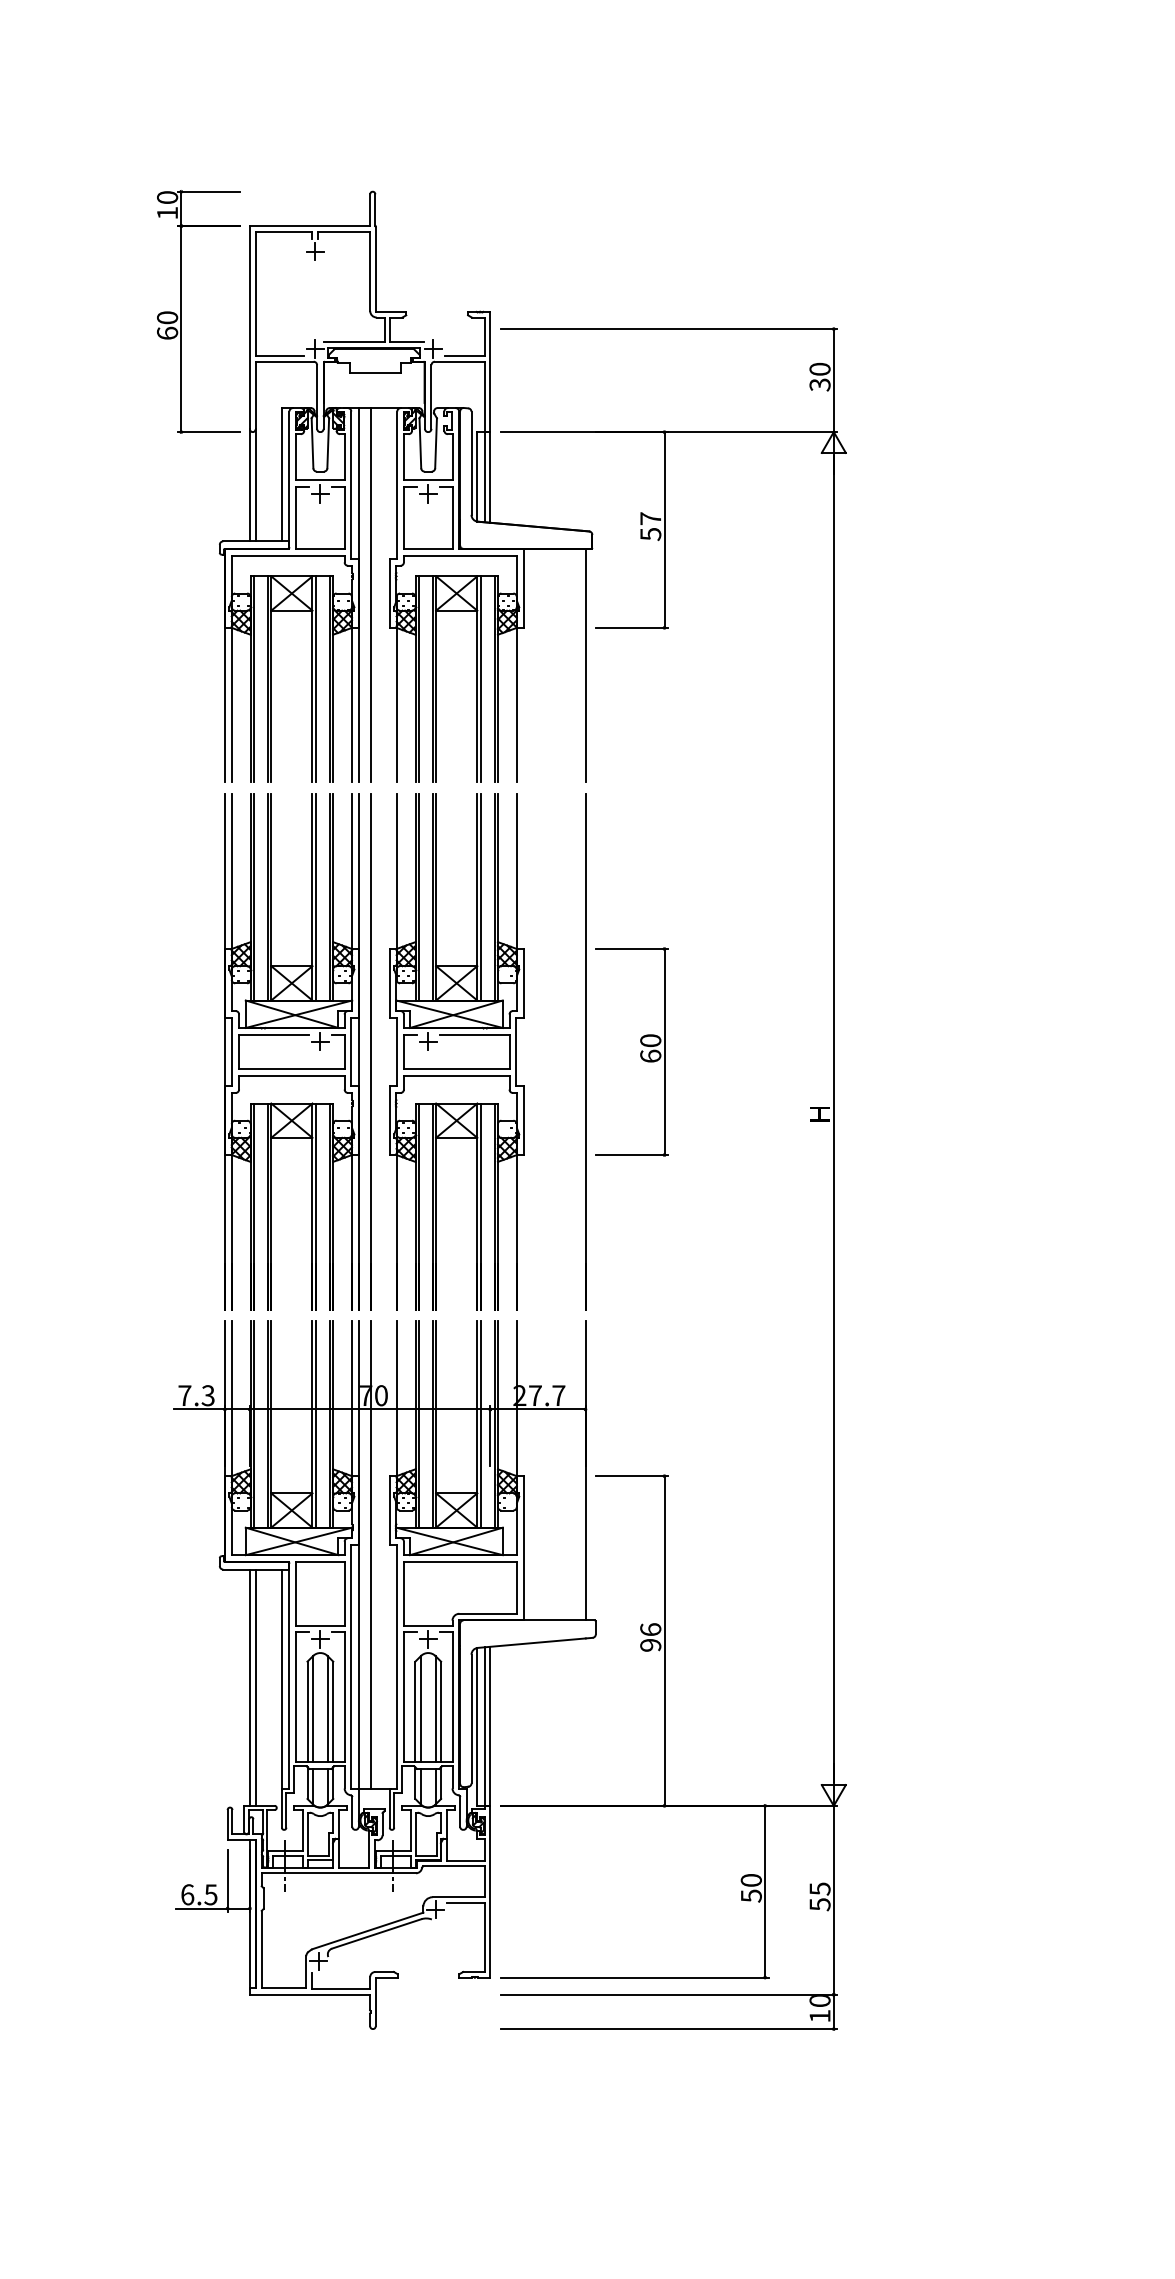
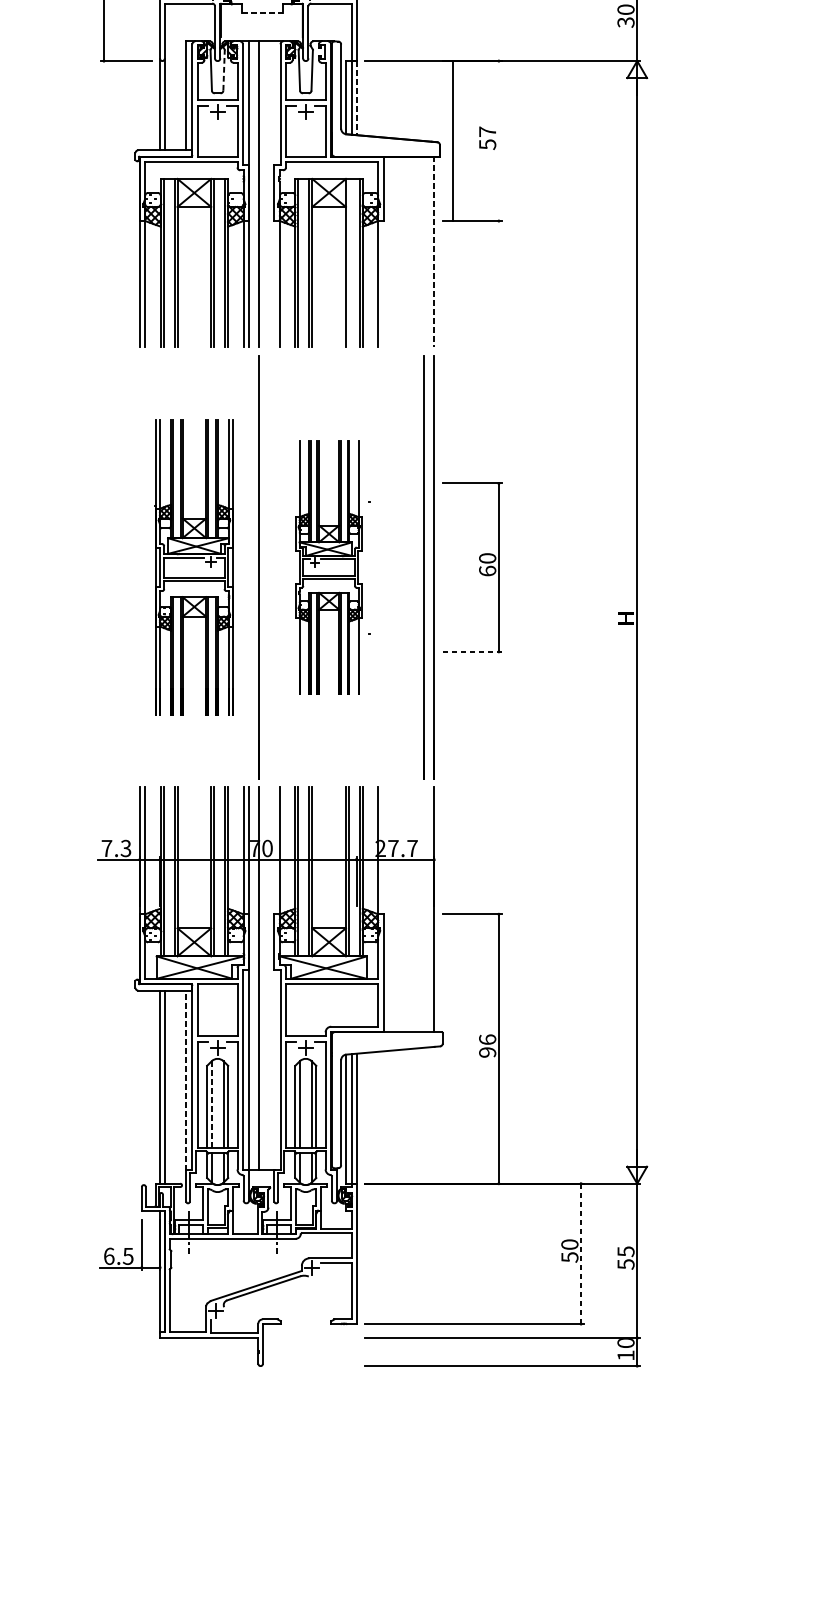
line: (375, 373) -> (262, 13), solid -> dashed
line: (328, 442) -> (224, 69), solid -> dashed
line: (490, 477) -> (356, 98), solid -> dashed
line: (664, 529) -> (453, 140), moved
line: (585, 665) -> (434, 251), solid -> dashed
line: (480, 678) -> (348, 262), removed
part: (291, 1051) -> (194, 567), size x0.7
part: (456, 1051) -> (328, 567), size x0.6
line: (572, 1051) -> (423, 567), added
line: (632, 1155) -> (472, 652), solid -> dashed
line: (281, 1679) -> (185, 1080), solid -> dashed
line: (313, 1708) -> (212, 1104), solid -> dashed
line: (765, 1891) -> (581, 1253), solid -> dashed

